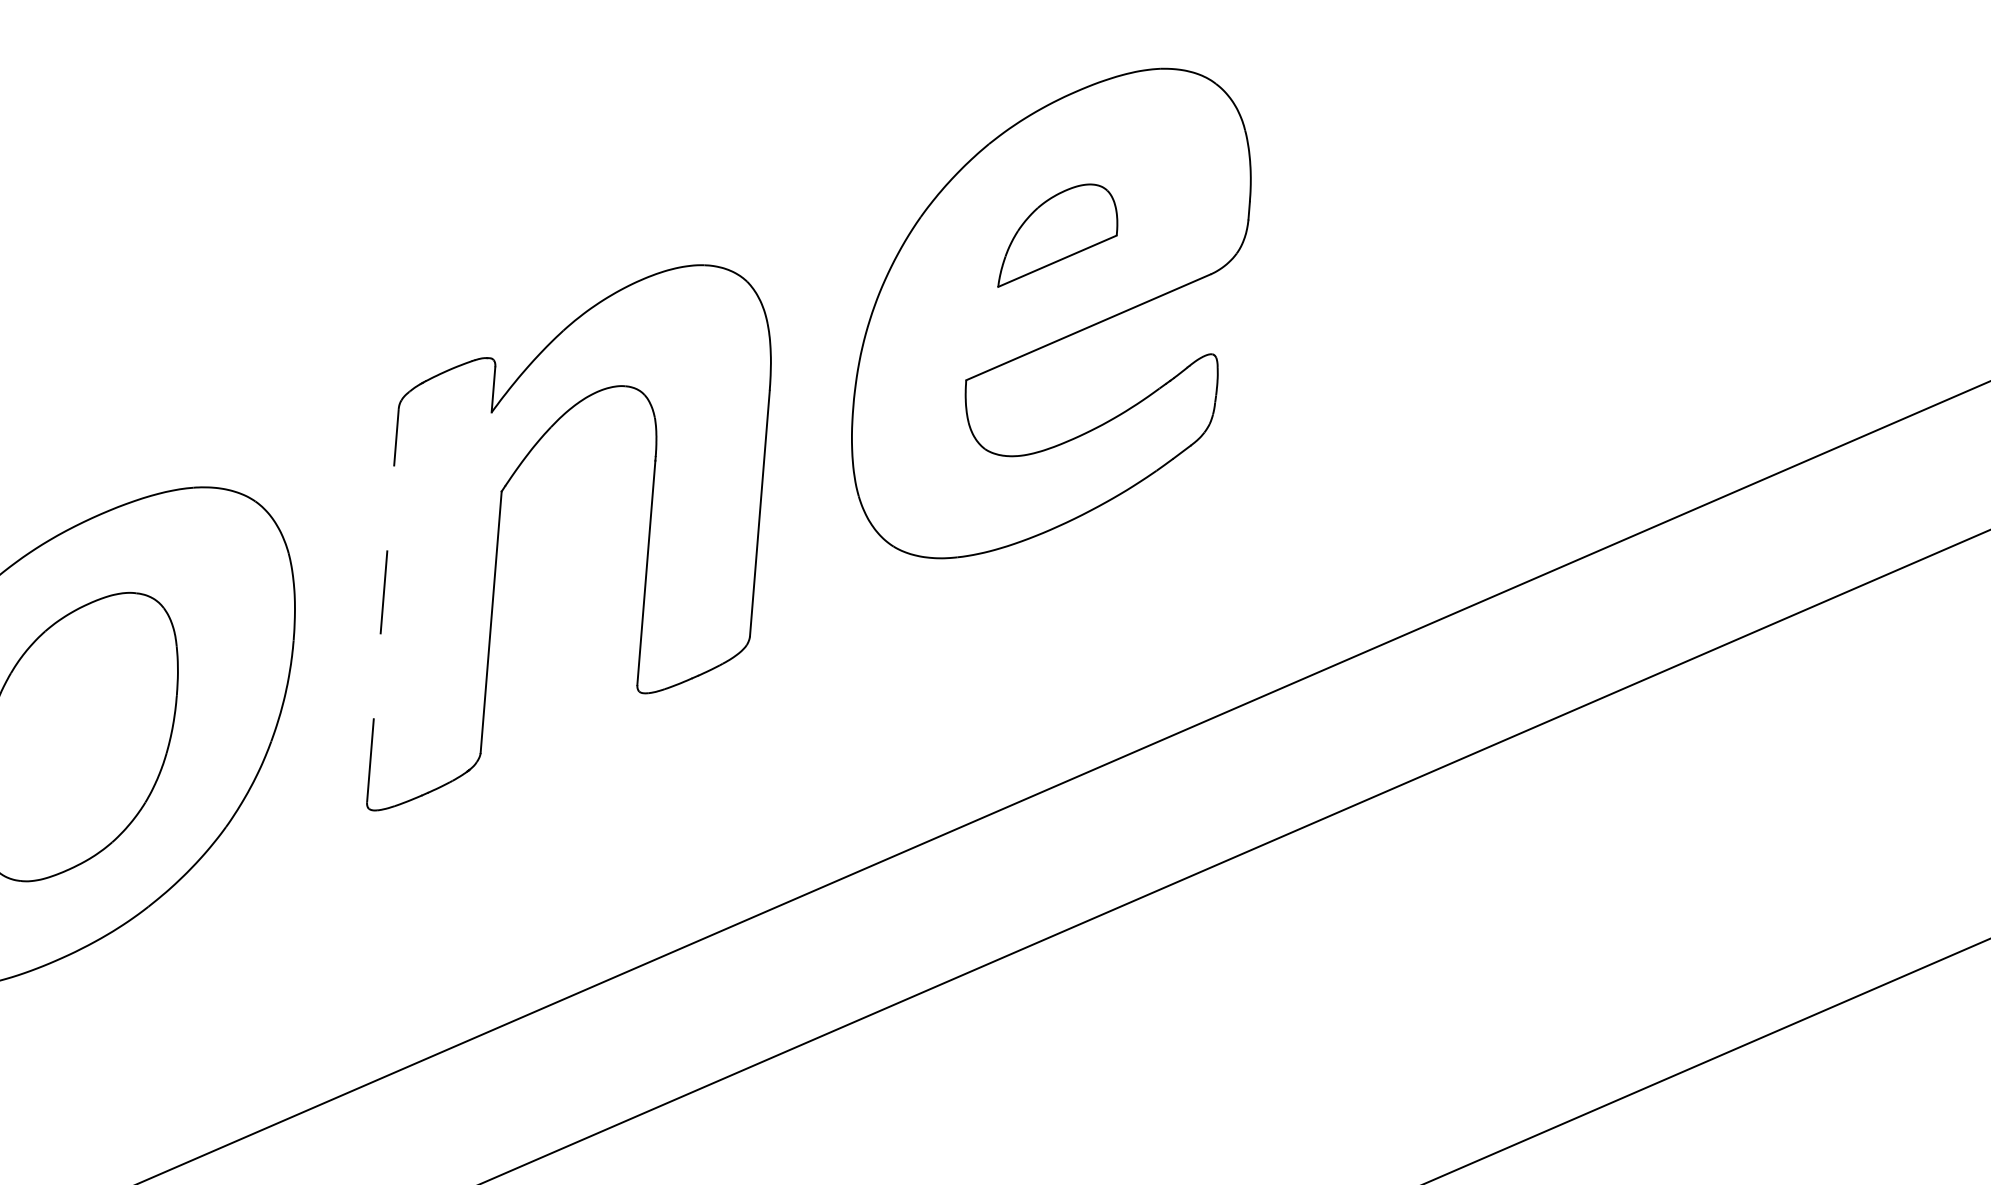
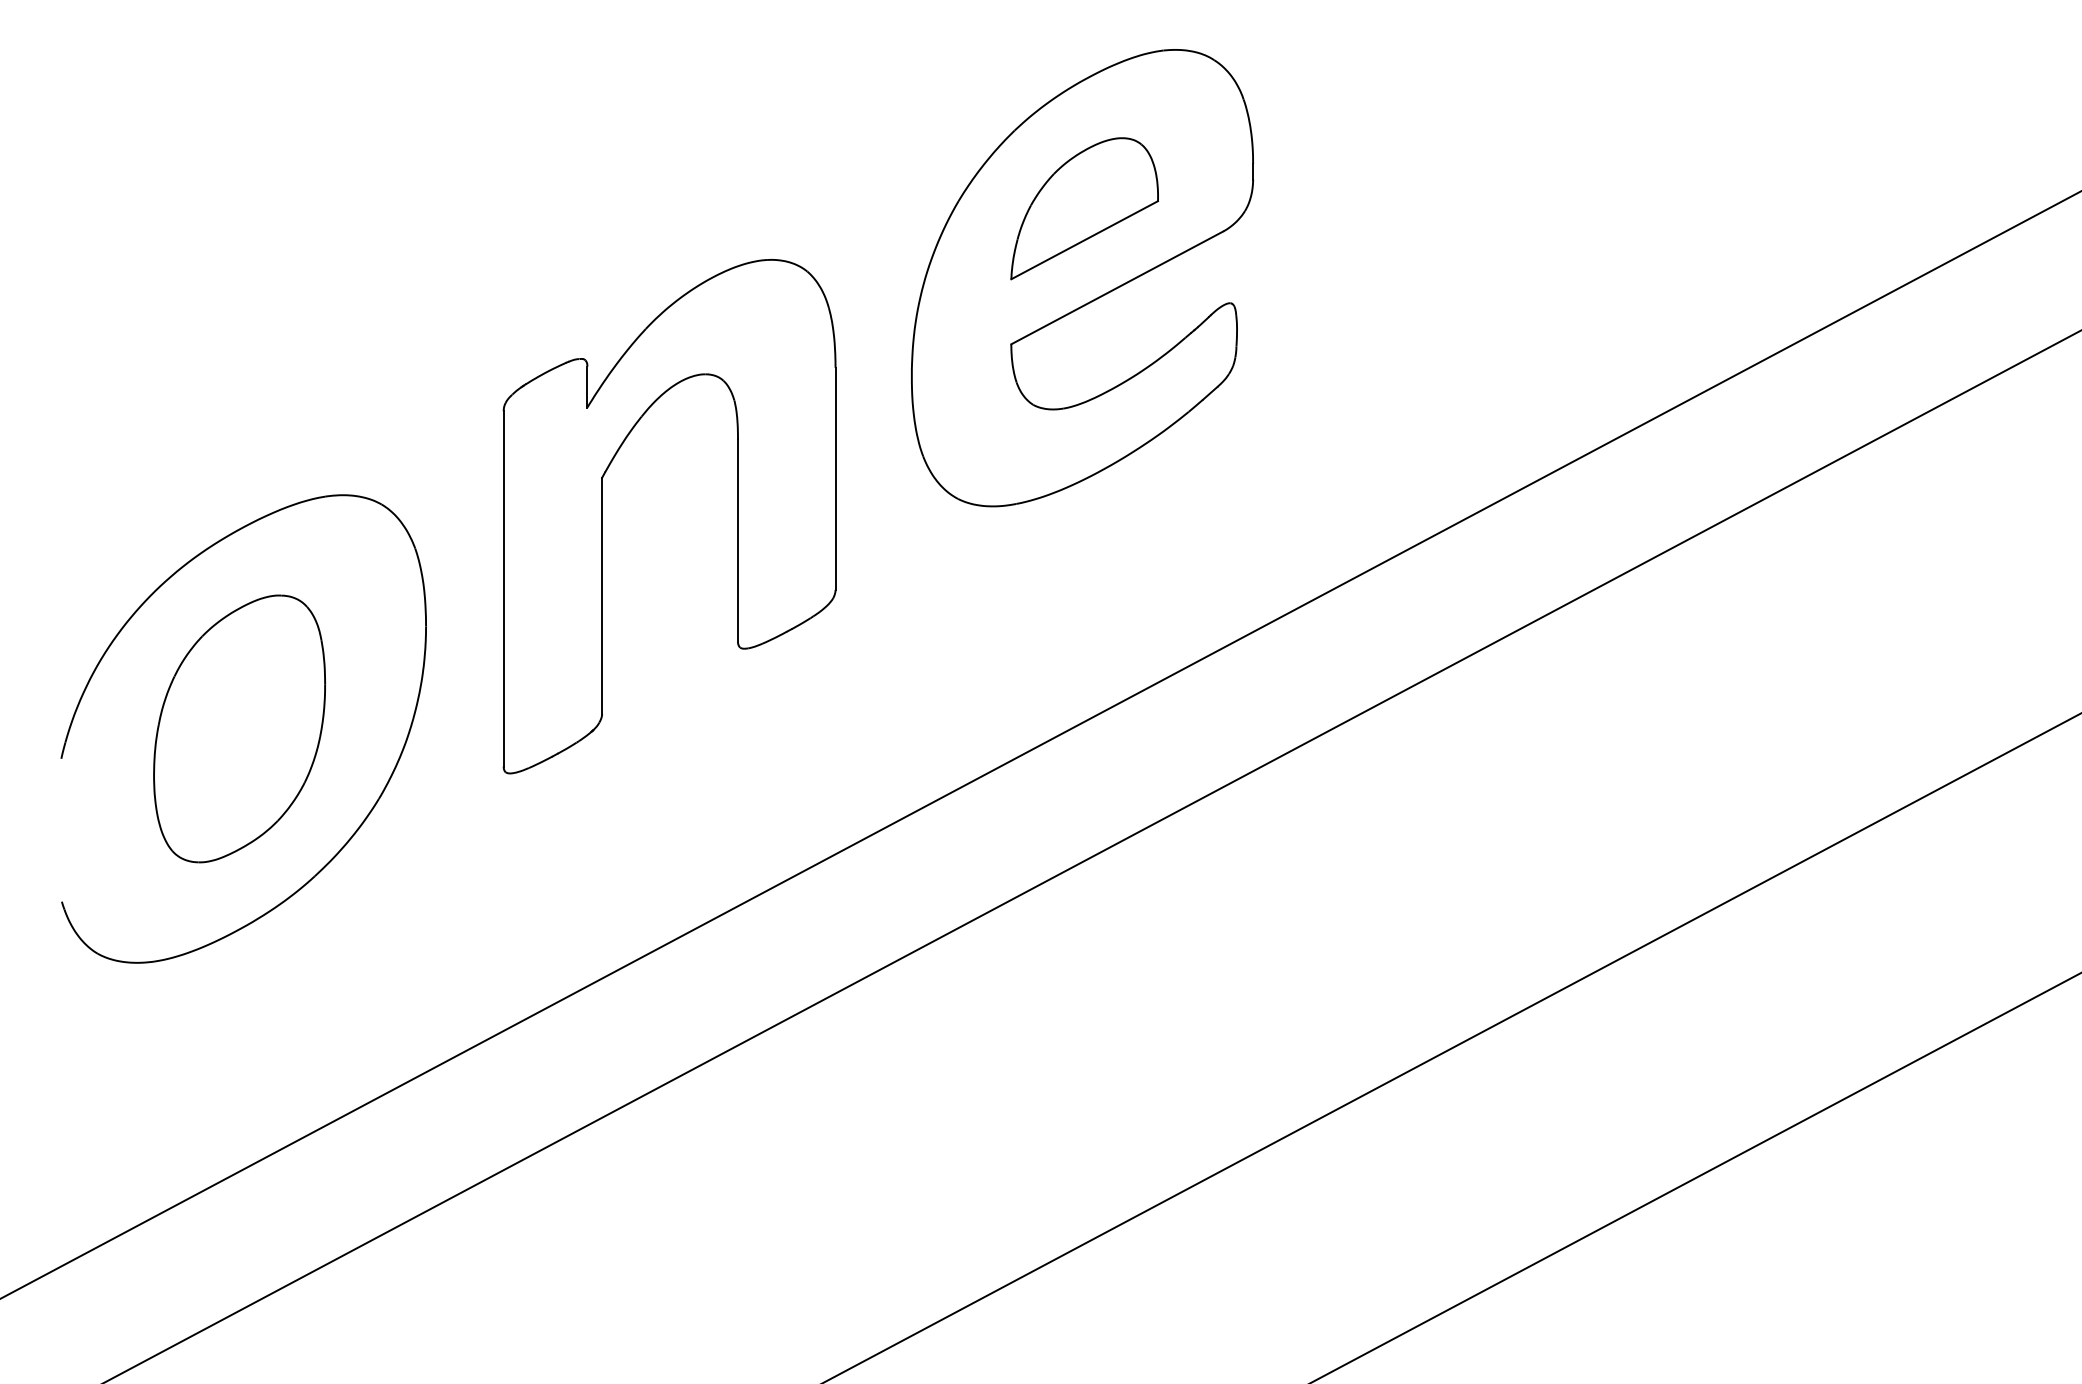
part: (1059, 236) -> (1084, 208), size x1.43
line: (382, 605) -> (503, 588), dashed -> solid

